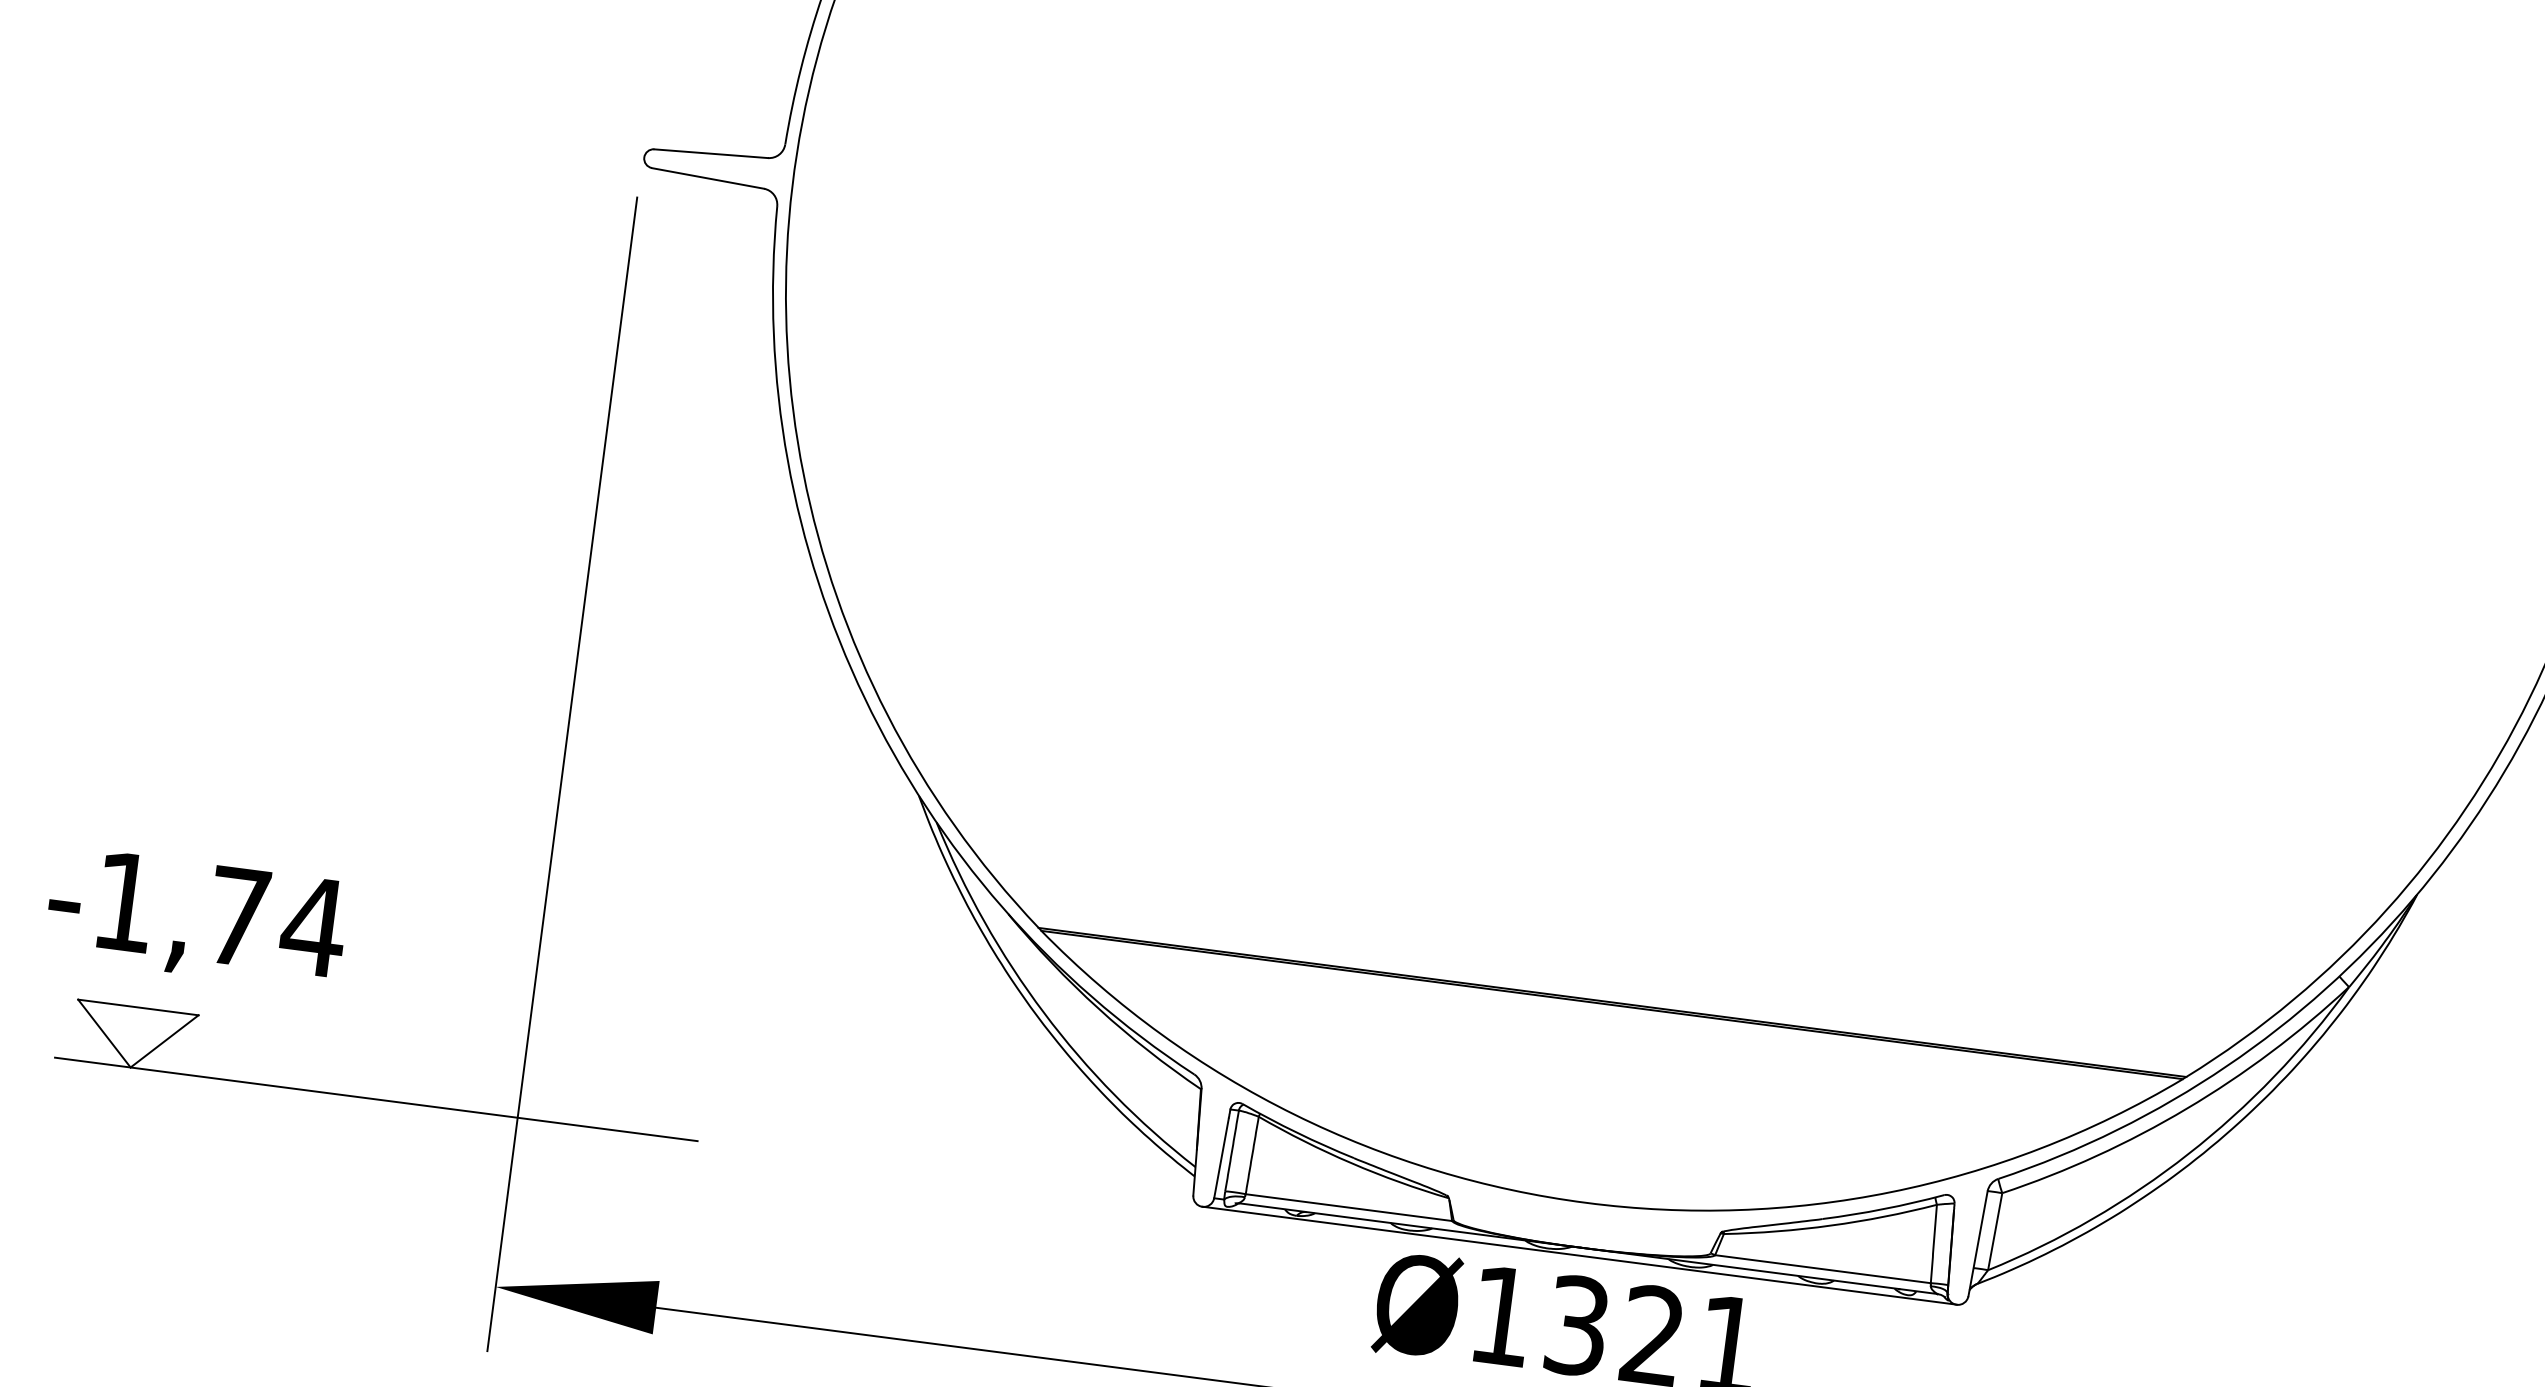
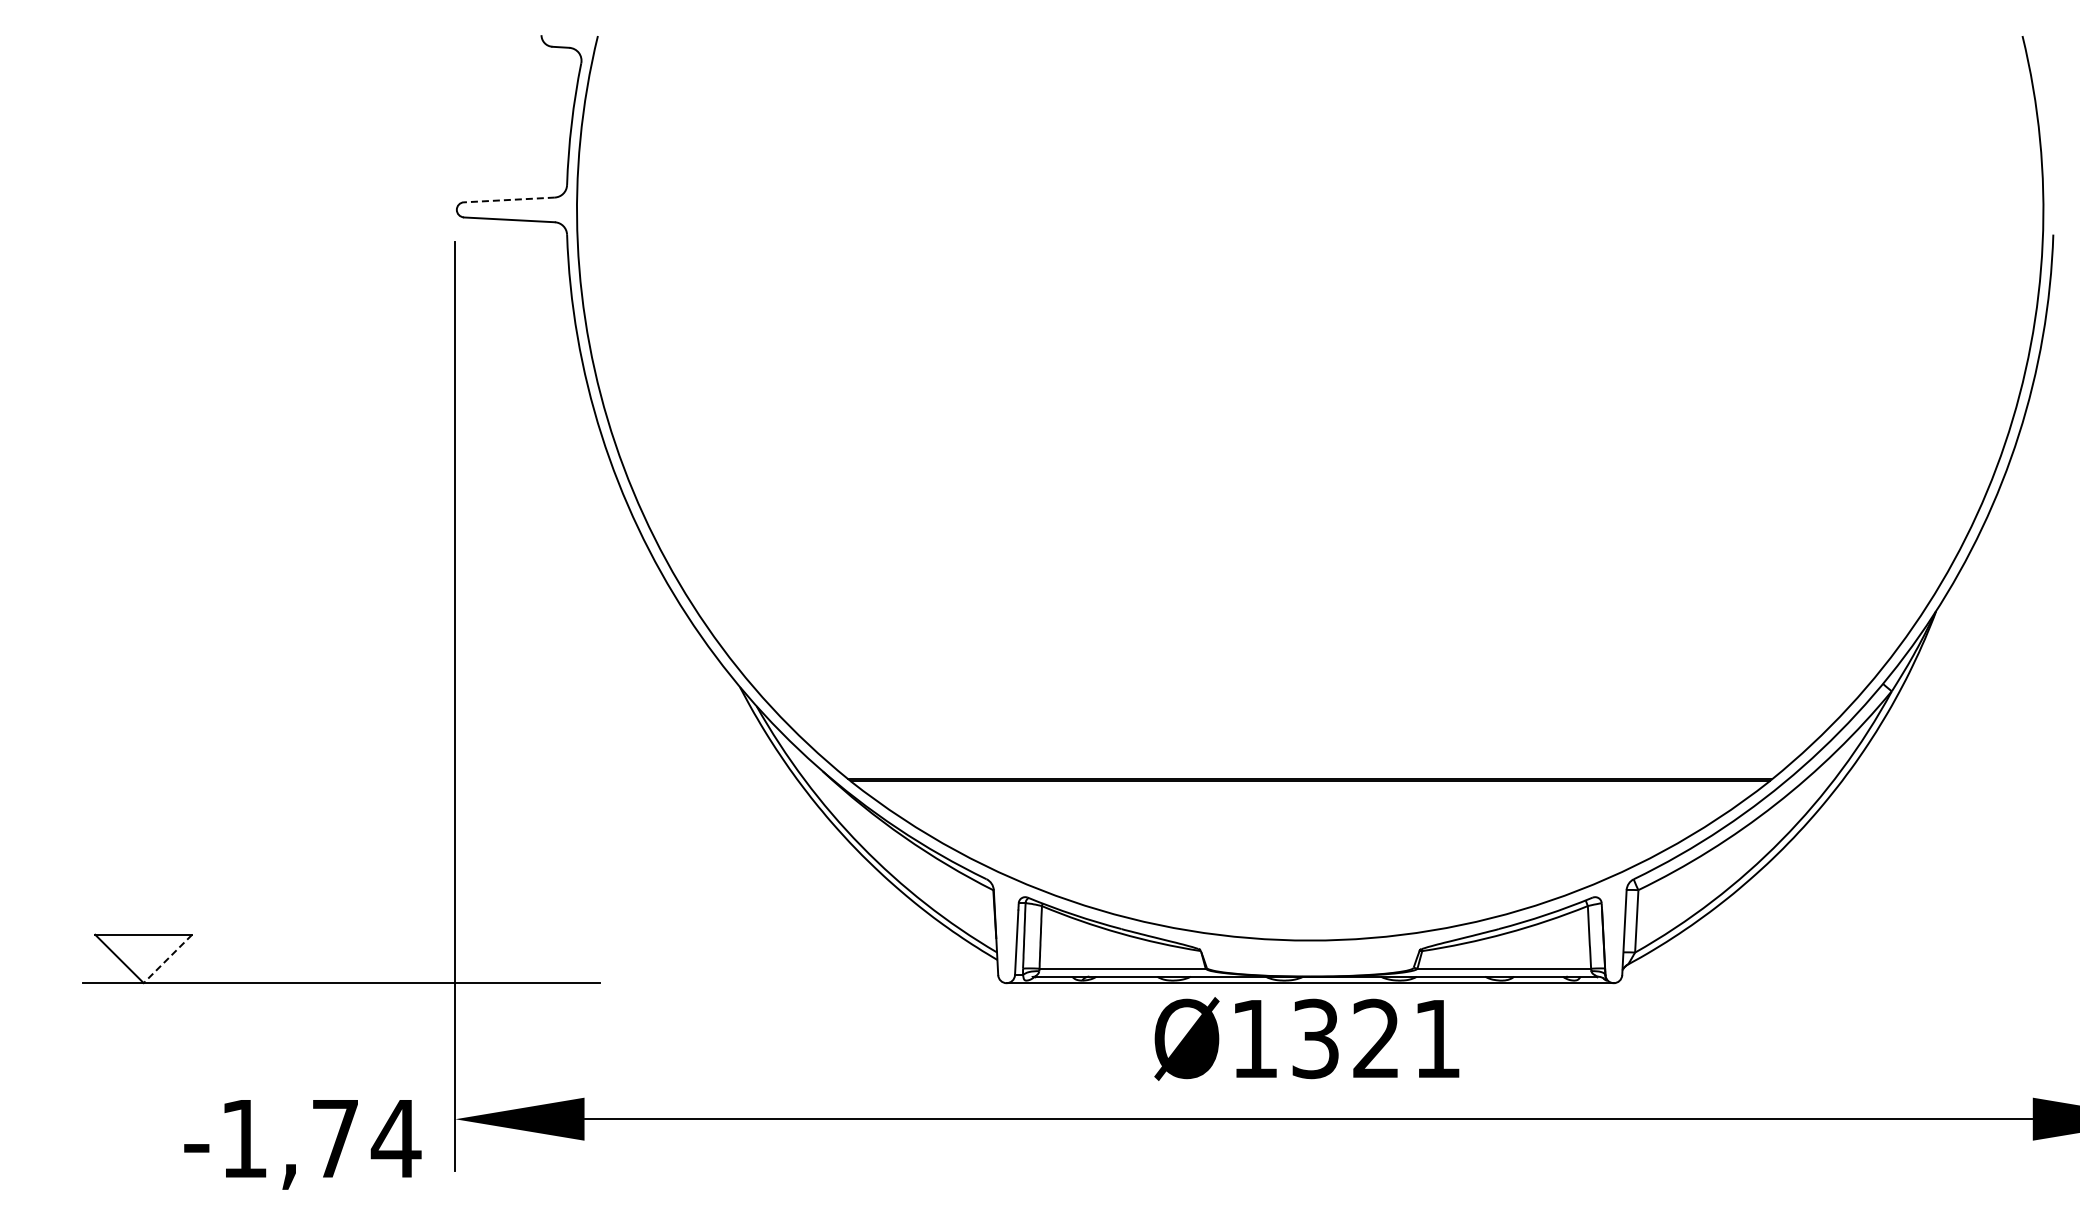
line: (710, 152) -> (508, 199), solid -> dashed
text: (196, 918) -> (302, 1144), moved
line: (163, 1042) -> (167, 959), solid -> dashed

